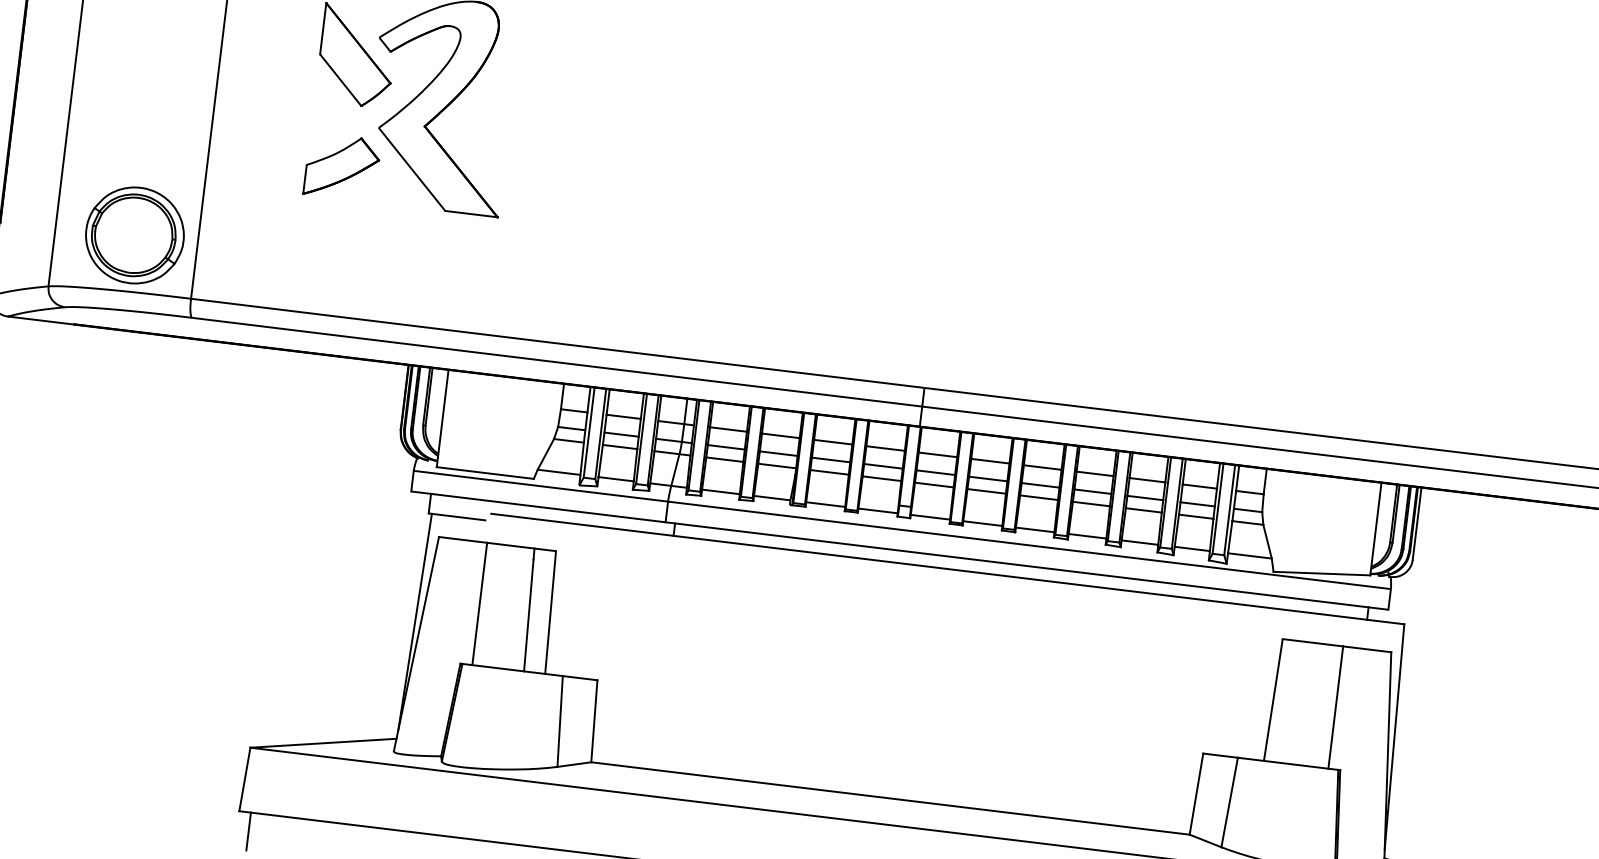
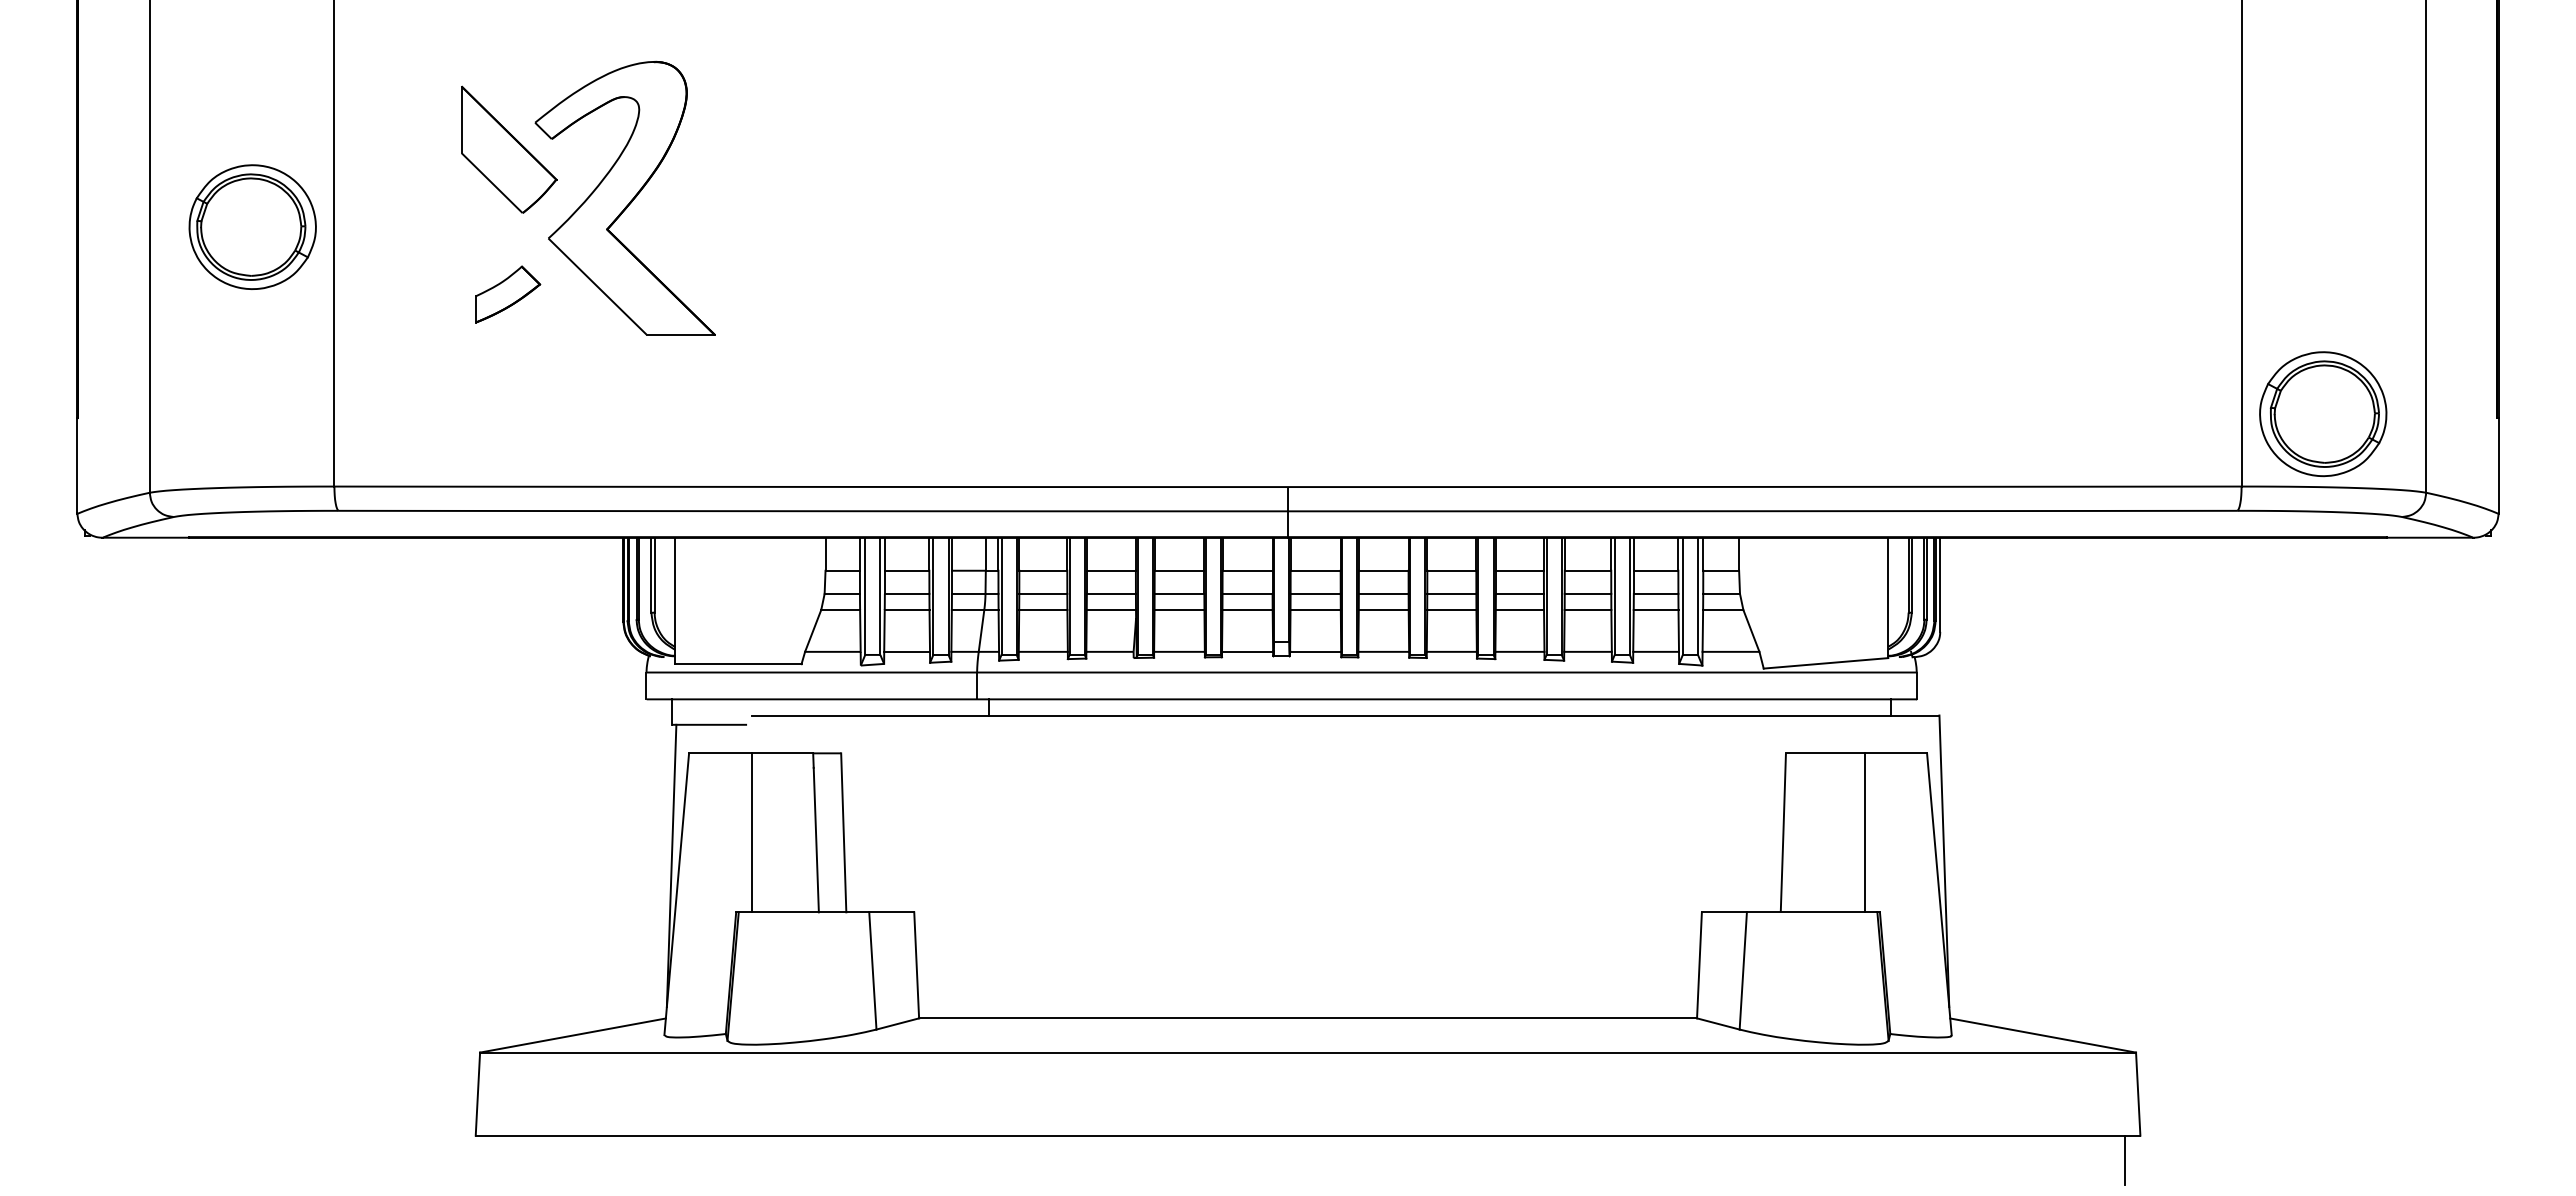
part: (342, 167) -> (507, 294), size x0.7
part: (134, 234) -> (252, 226), moved
line: (248, 830) -> (490, 1159), removed

